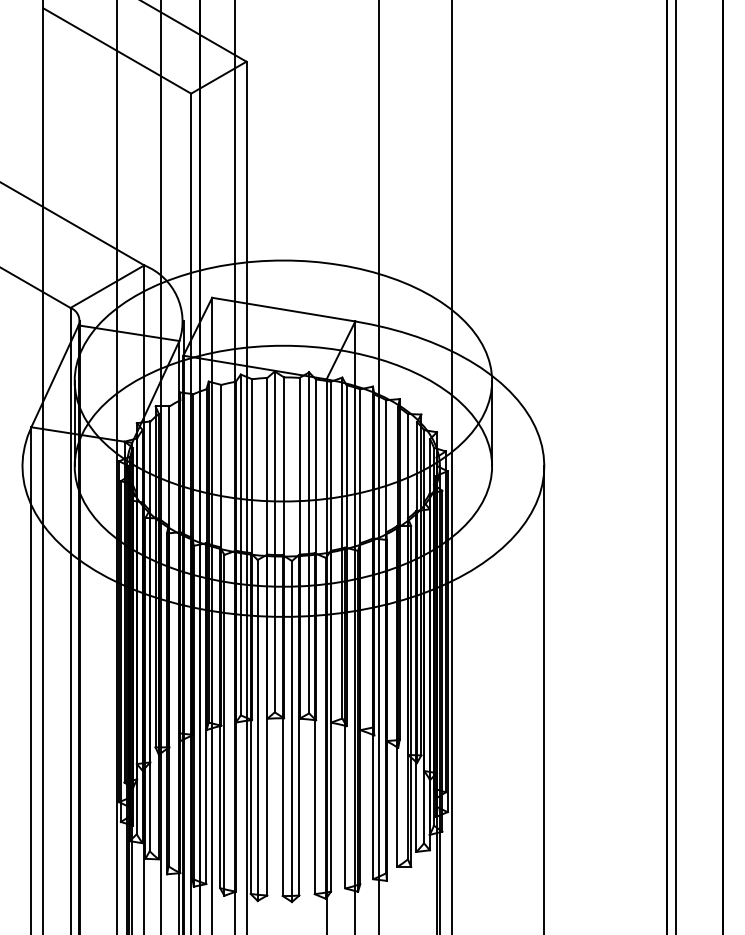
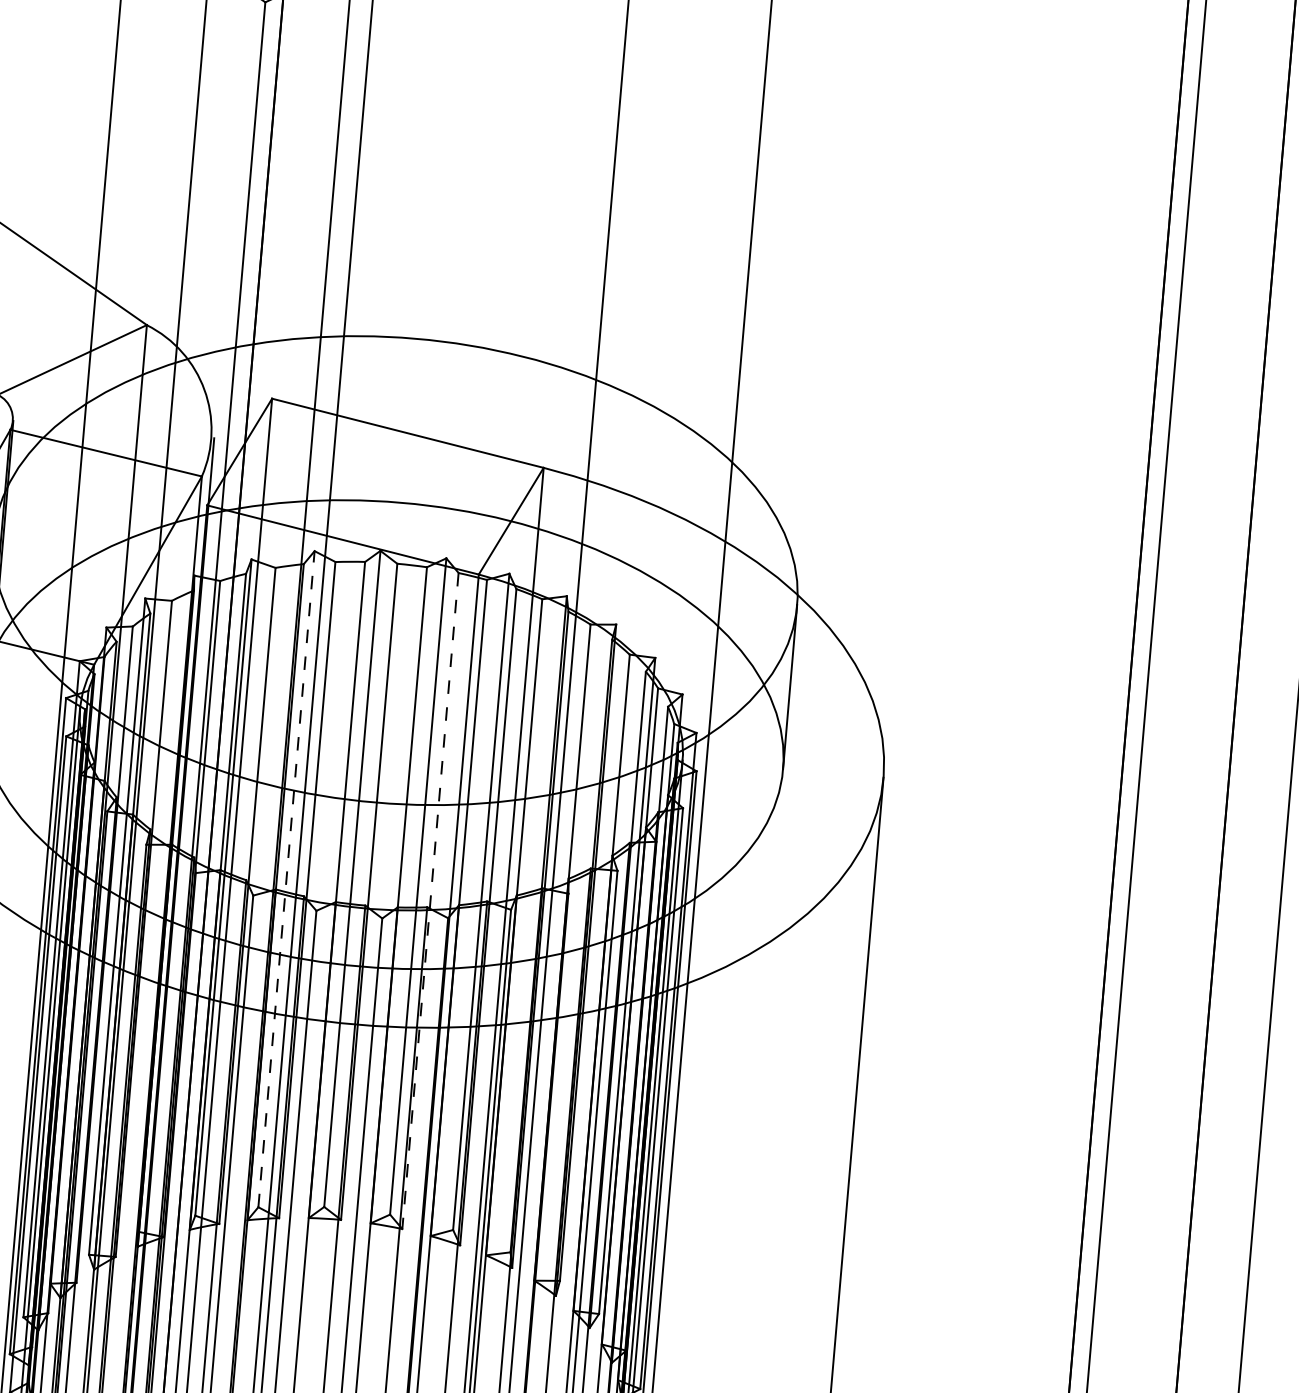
line: (240, 544) -> (285, 878), solid -> dashed
line: (316, 550) -> (431, 902), solid -> dashed

